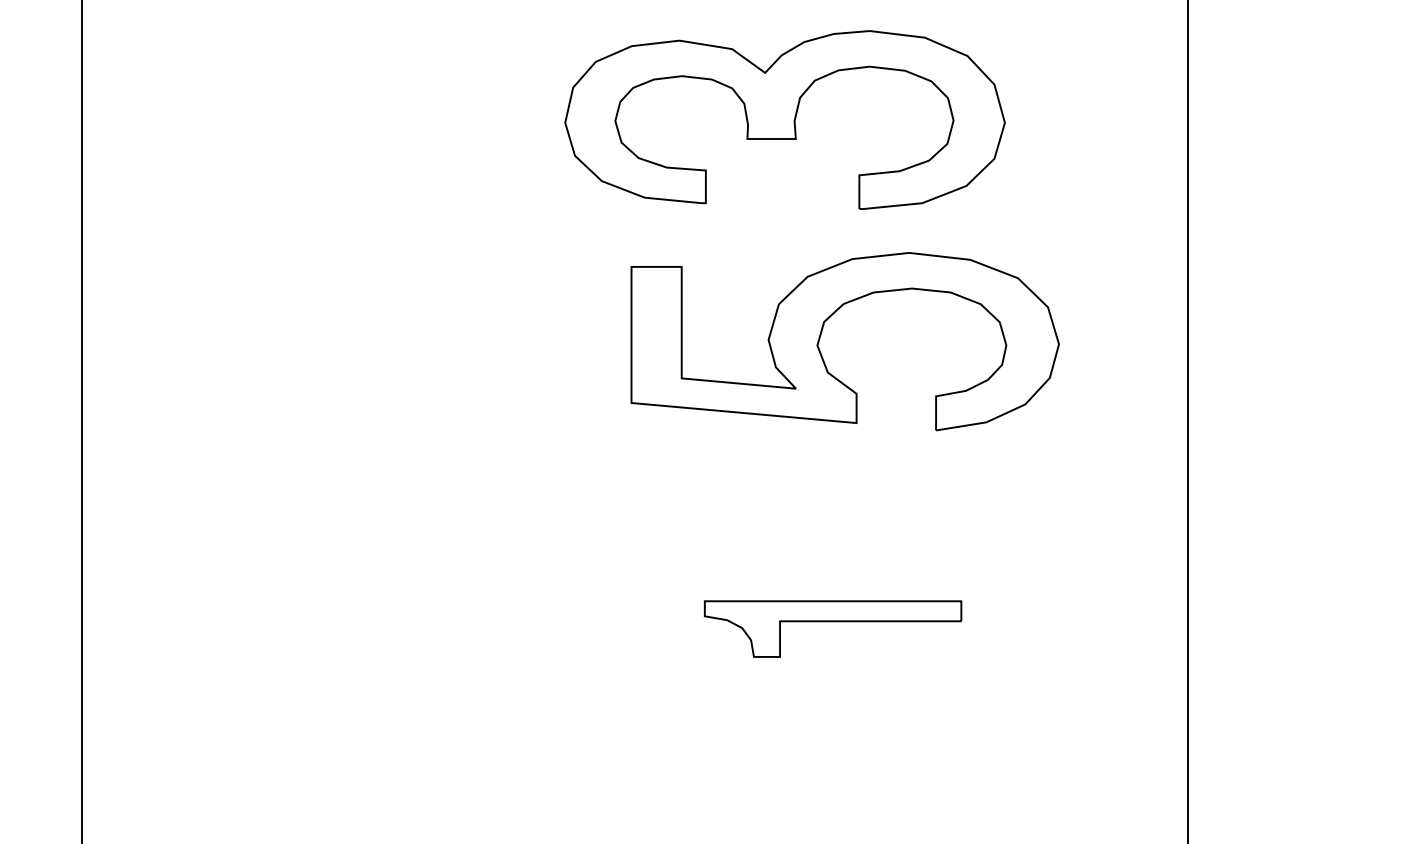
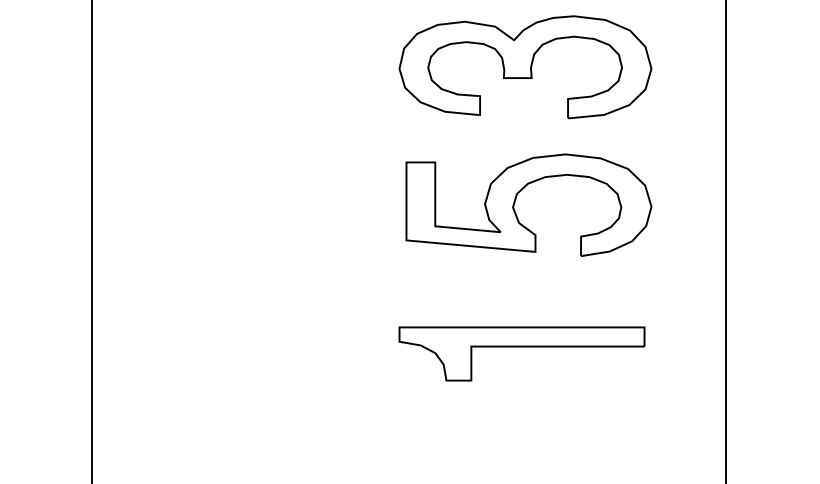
part: (785, 120) -> (525, 67), moved
part: (823, 331) -> (516, 199), moved
part: (832, 628) -> (521, 353), size x1.67

